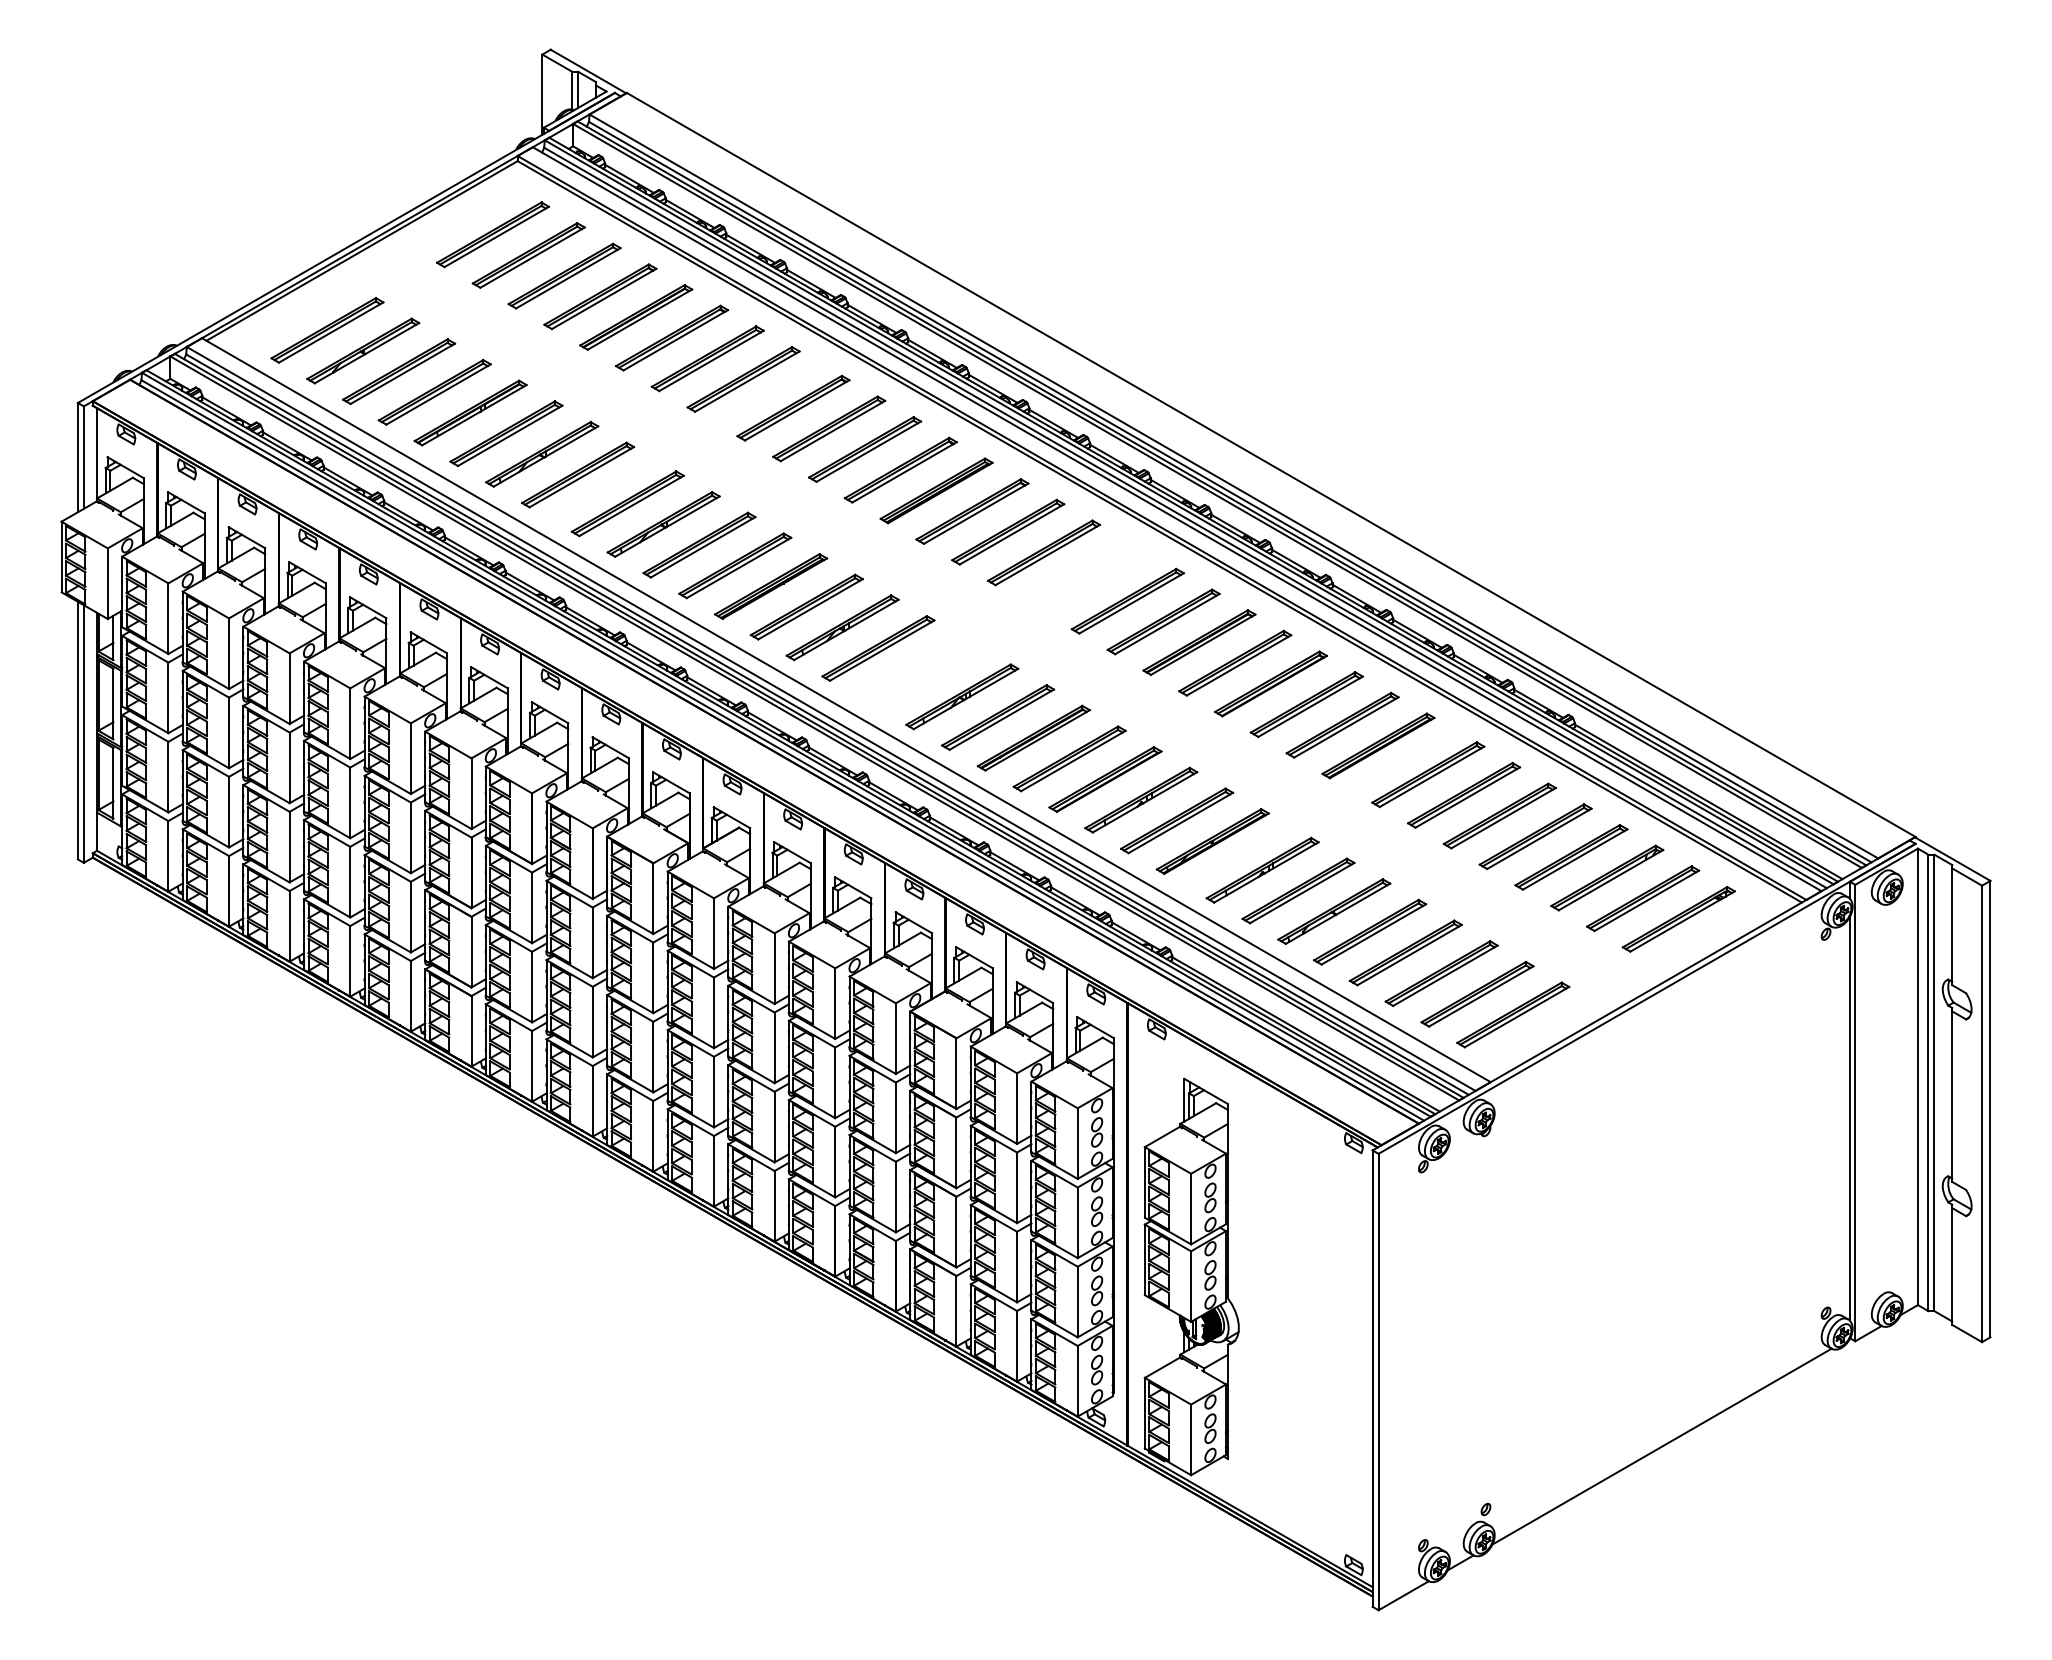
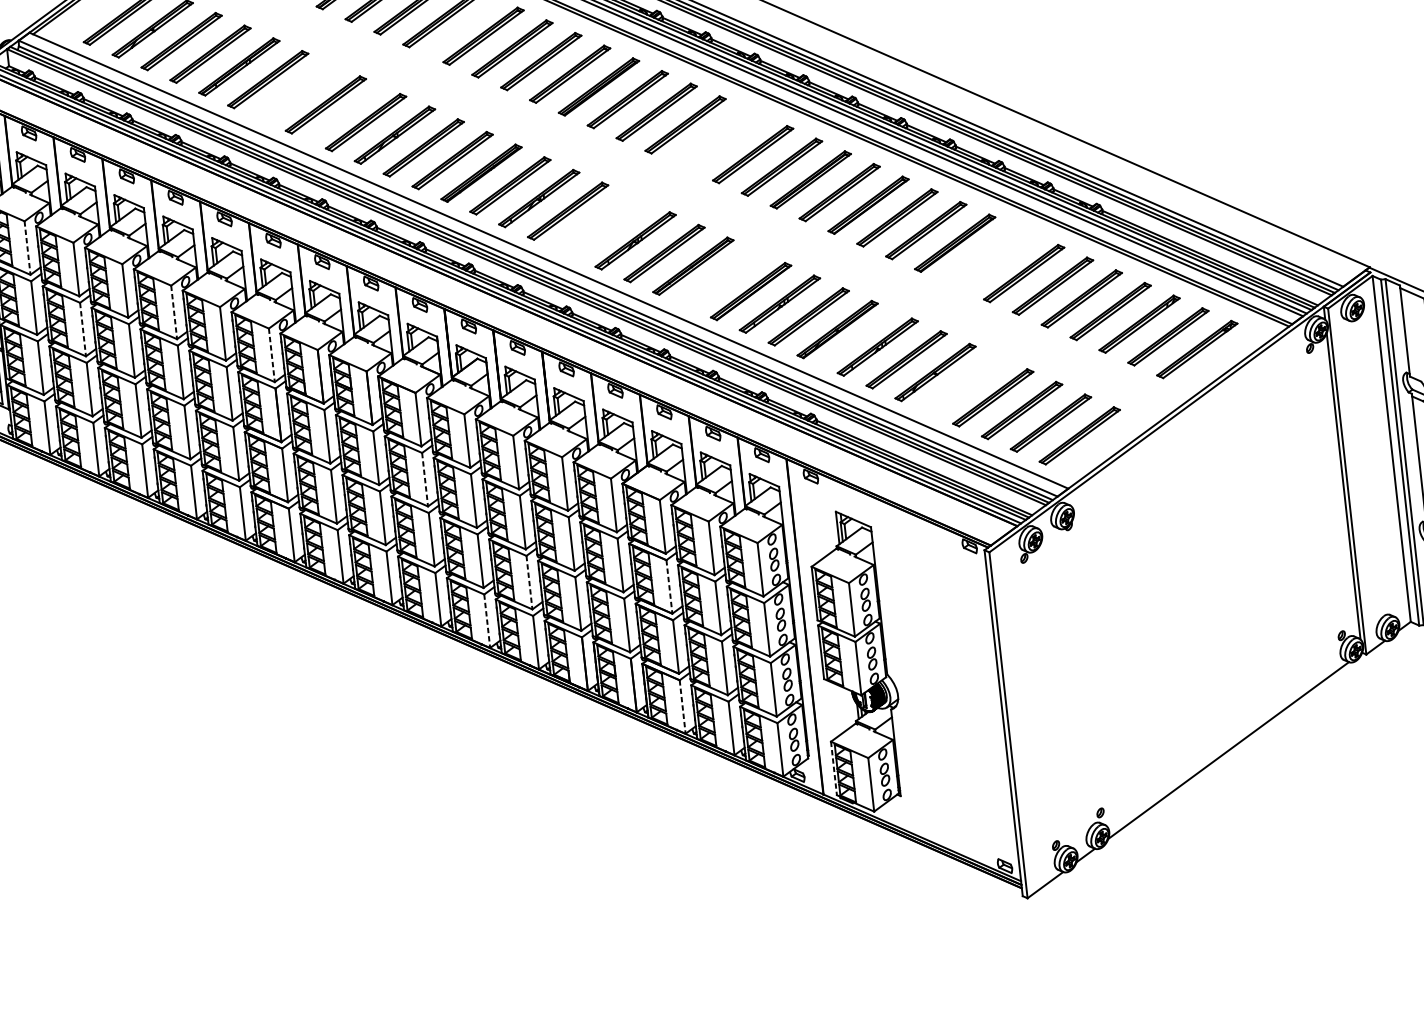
part: (542, 454) -> (297, 92), removed
line: (168, 619) -> (27, 248), solid -> dashed
line: (350, 724) -> (174, 313), solid -> dashed
line: (229, 733) -> (83, 329), solid -> dashed
part: (1069, 758) -> (722, 278), removed
part: (1428, 774) -> (995, 260), removed
line: (471, 794) -> (271, 355), solid -> dashed
part: (1370, 931) -> (964, 384), removed
line: (653, 978) -> (425, 480), solid -> dashed
line: (774, 1127) -> (529, 582), solid -> dashed
line: (956, 1153) -> (669, 587), solid -> dashed
line: (713, 1171) -> (486, 621), solid -> dashed
line: (956, 1311) -> (682, 707), solid -> dashed
line: (1144, 1413) -> (833, 768), solid -> dashed

